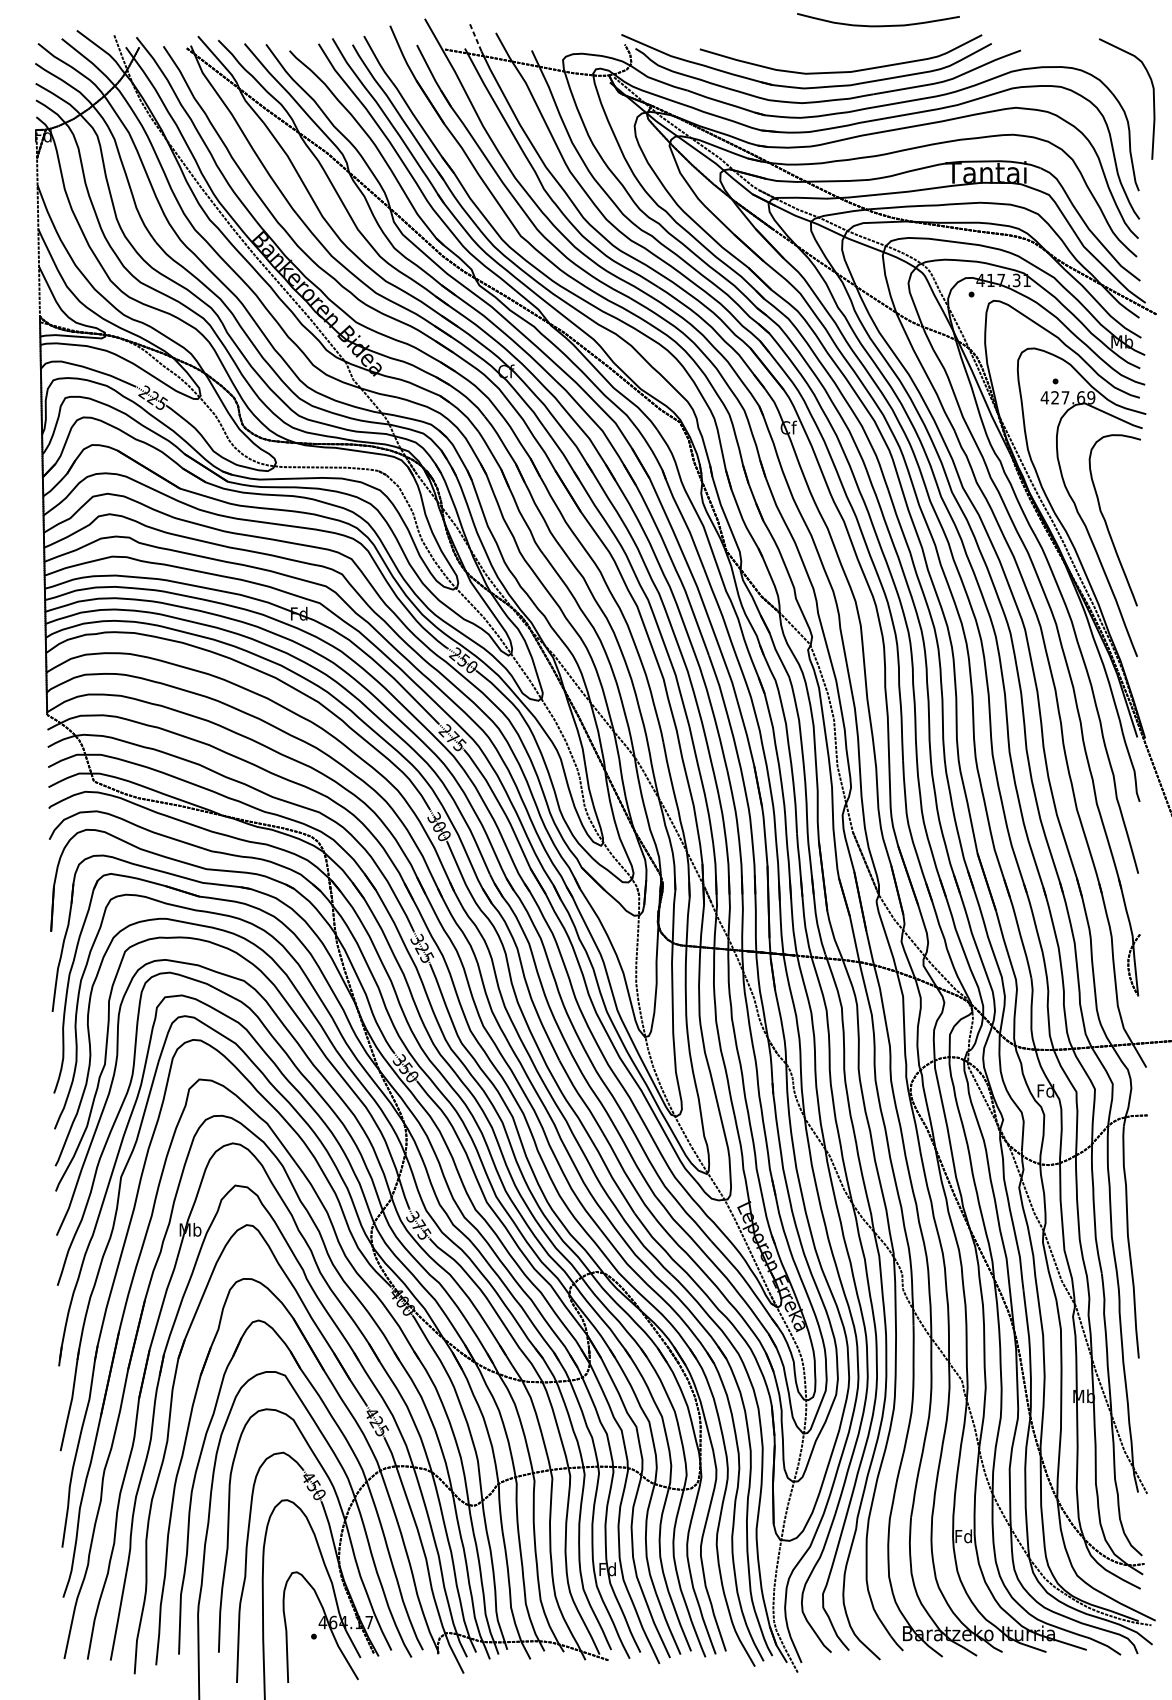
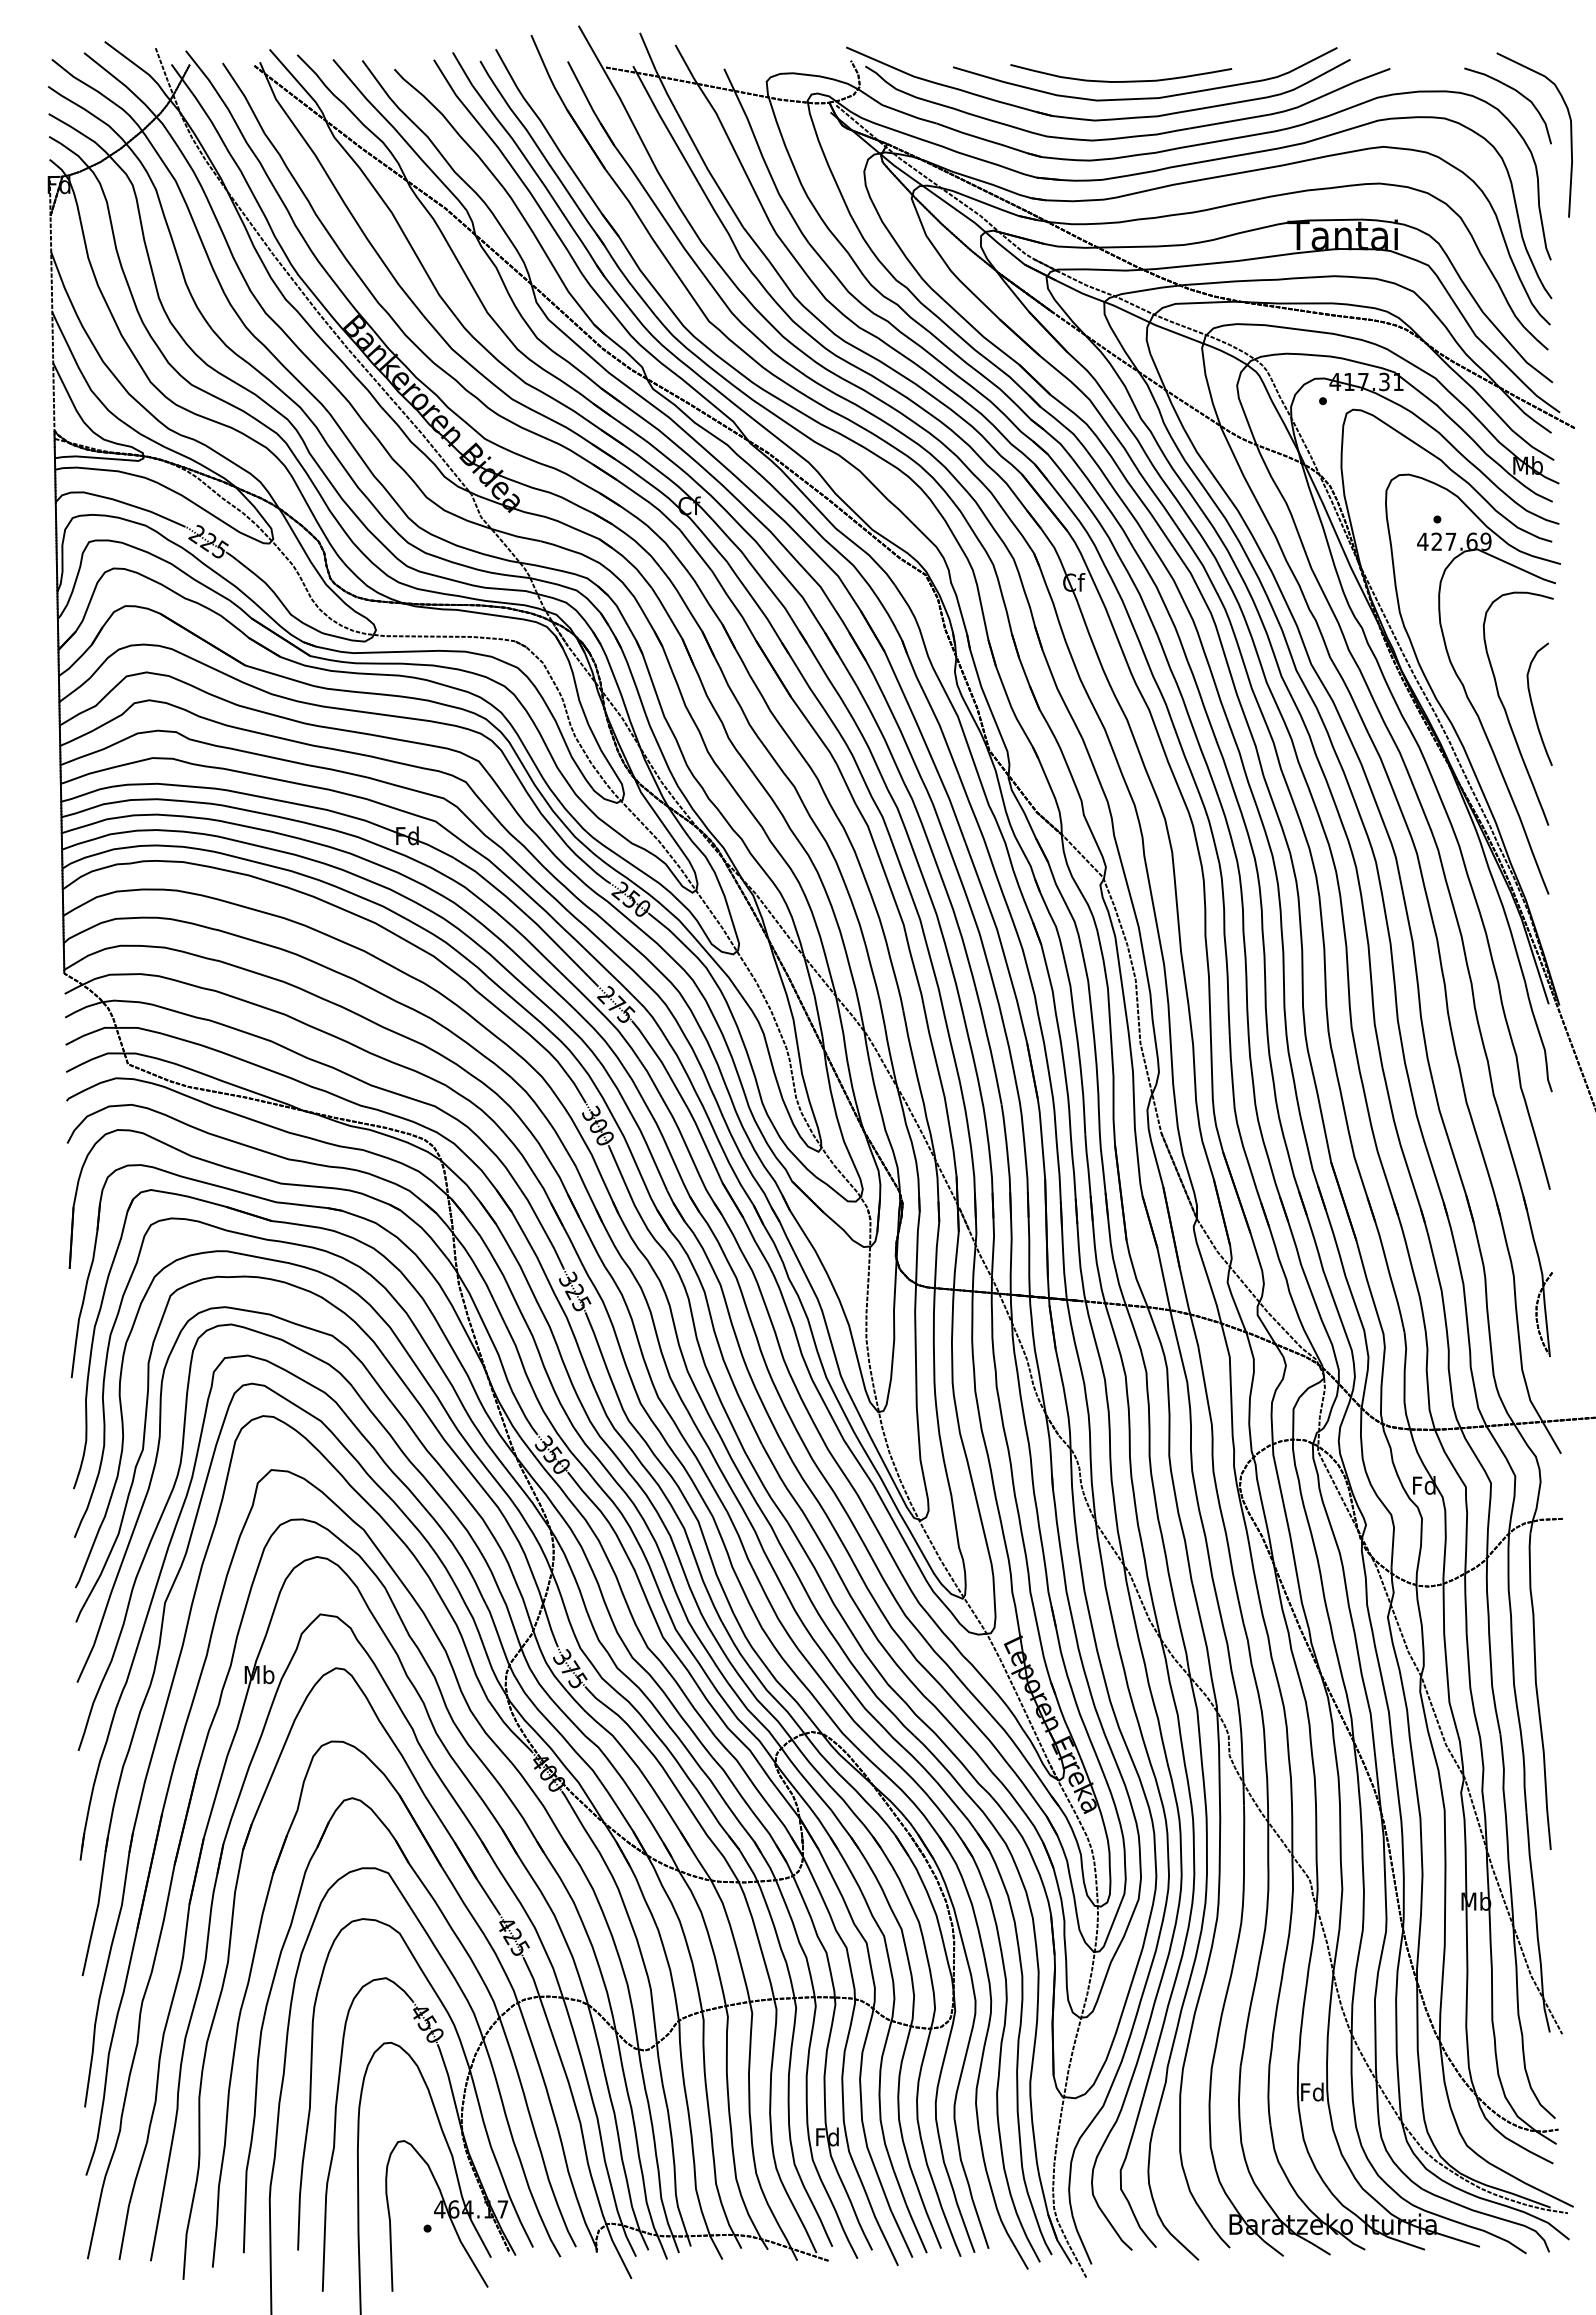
curve: (878, 26) -> (1121, 81), moved
line: (475, 37) -> (647, 50), dashed -> solid
curve: (1112, 67) -> (1515, 91), added
curve: (1126, 518) -> (1533, 705), added

